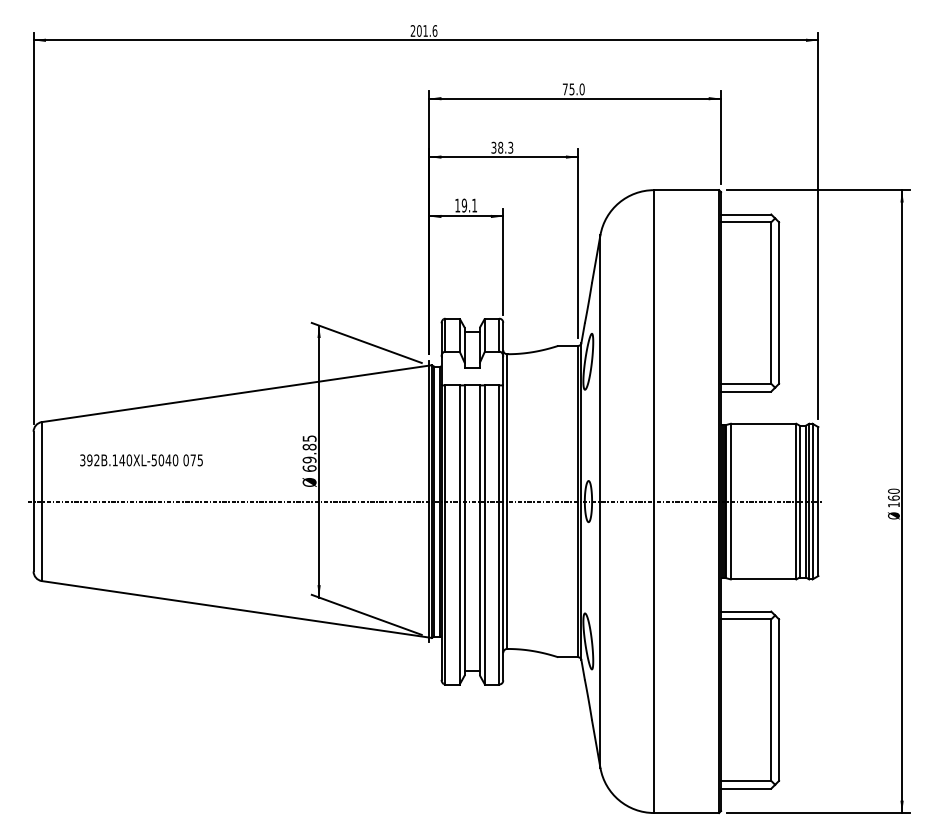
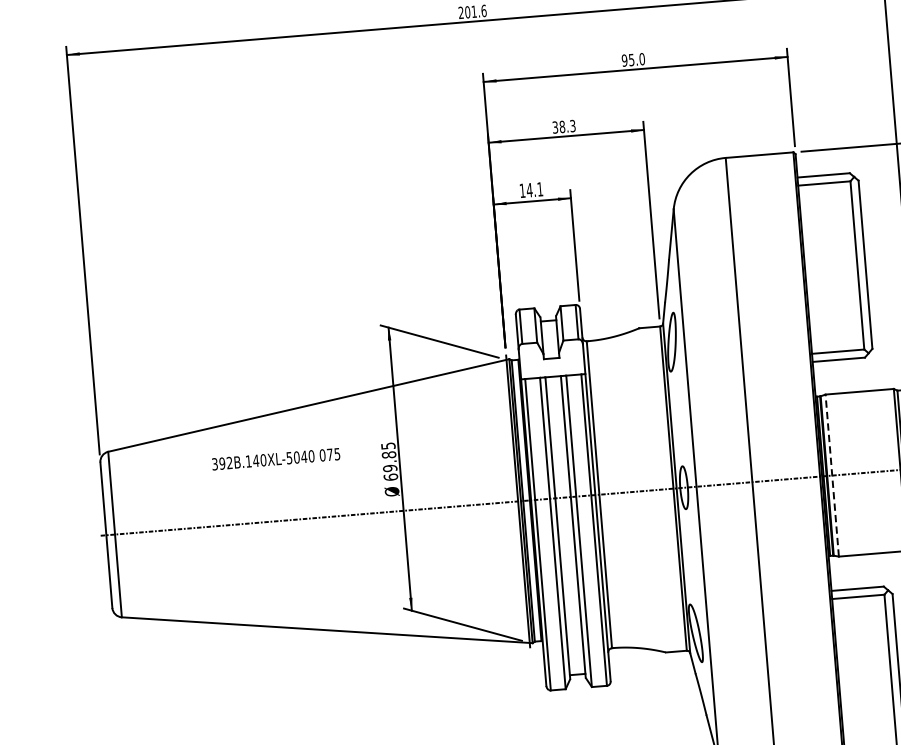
text: (564, 89) -> (623, 60), 75.0 -> 95.0
text: (464, 205) -> (529, 190), 19.1 -> 14.1
text: (141, 460) -> (276, 459), moved
line: (730, 501) -> (831, 475), solid -> dashed

